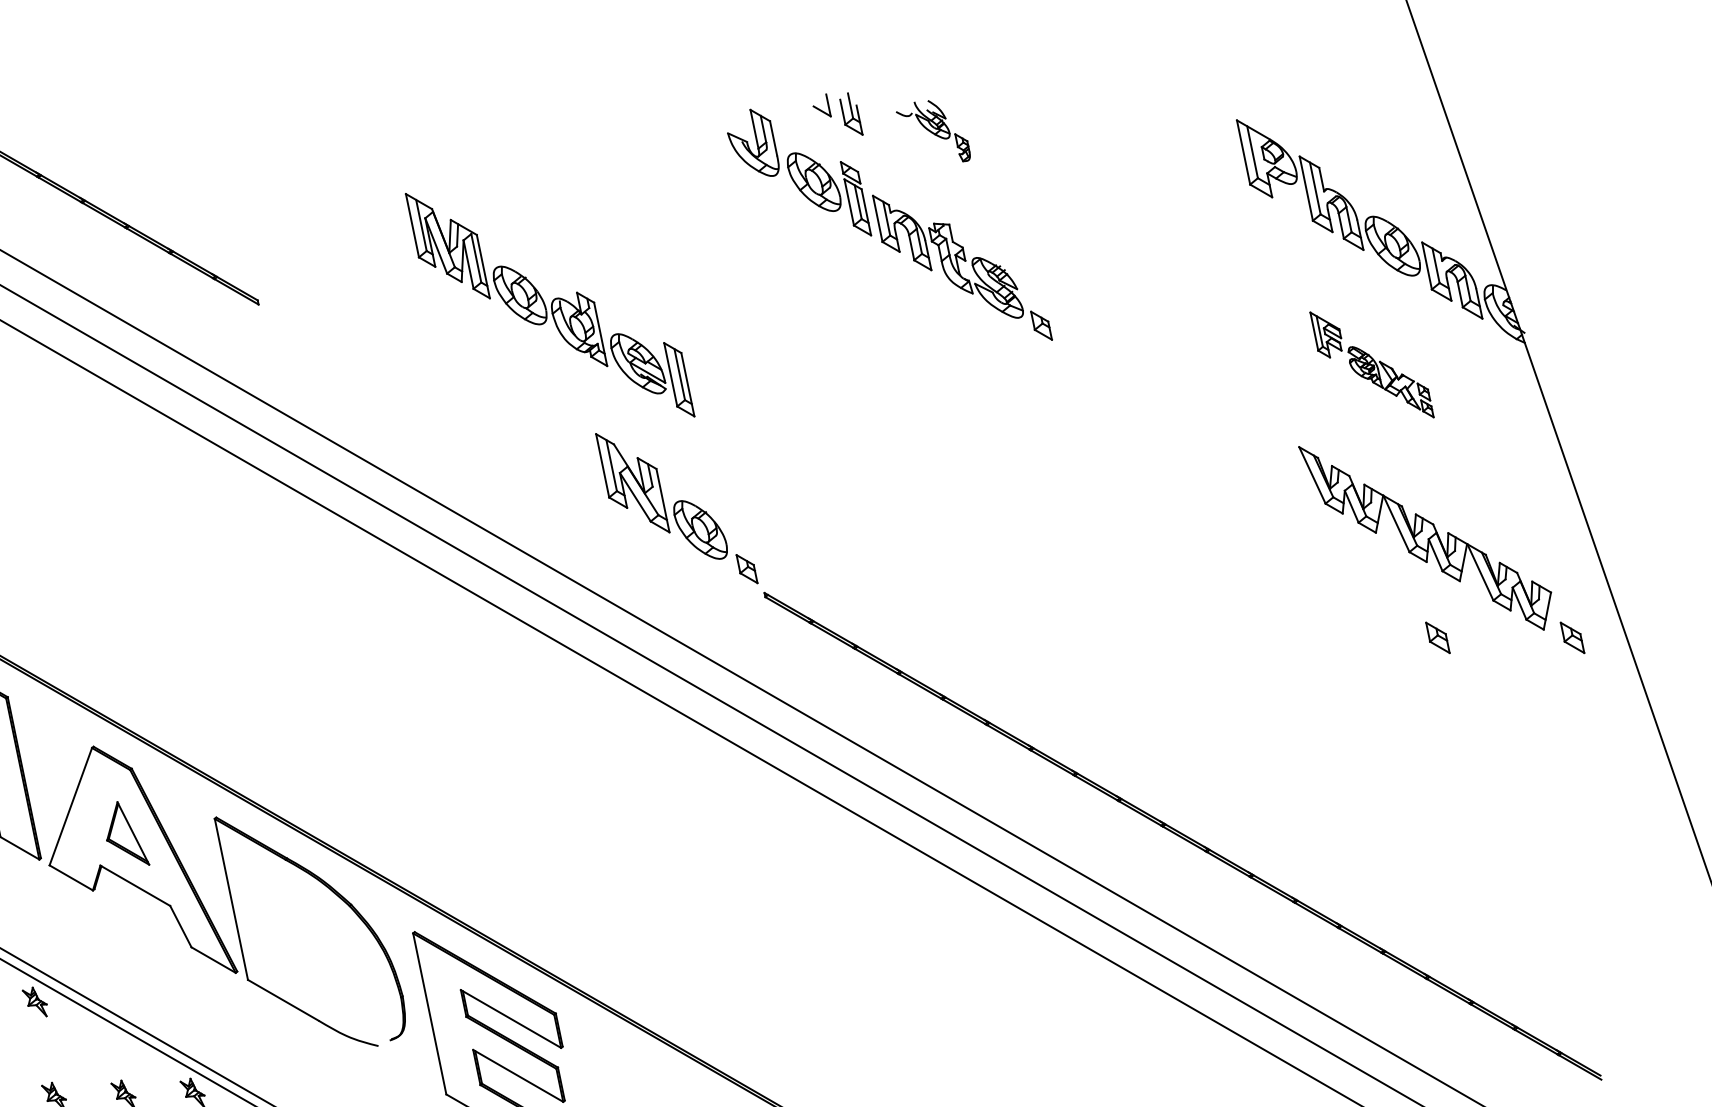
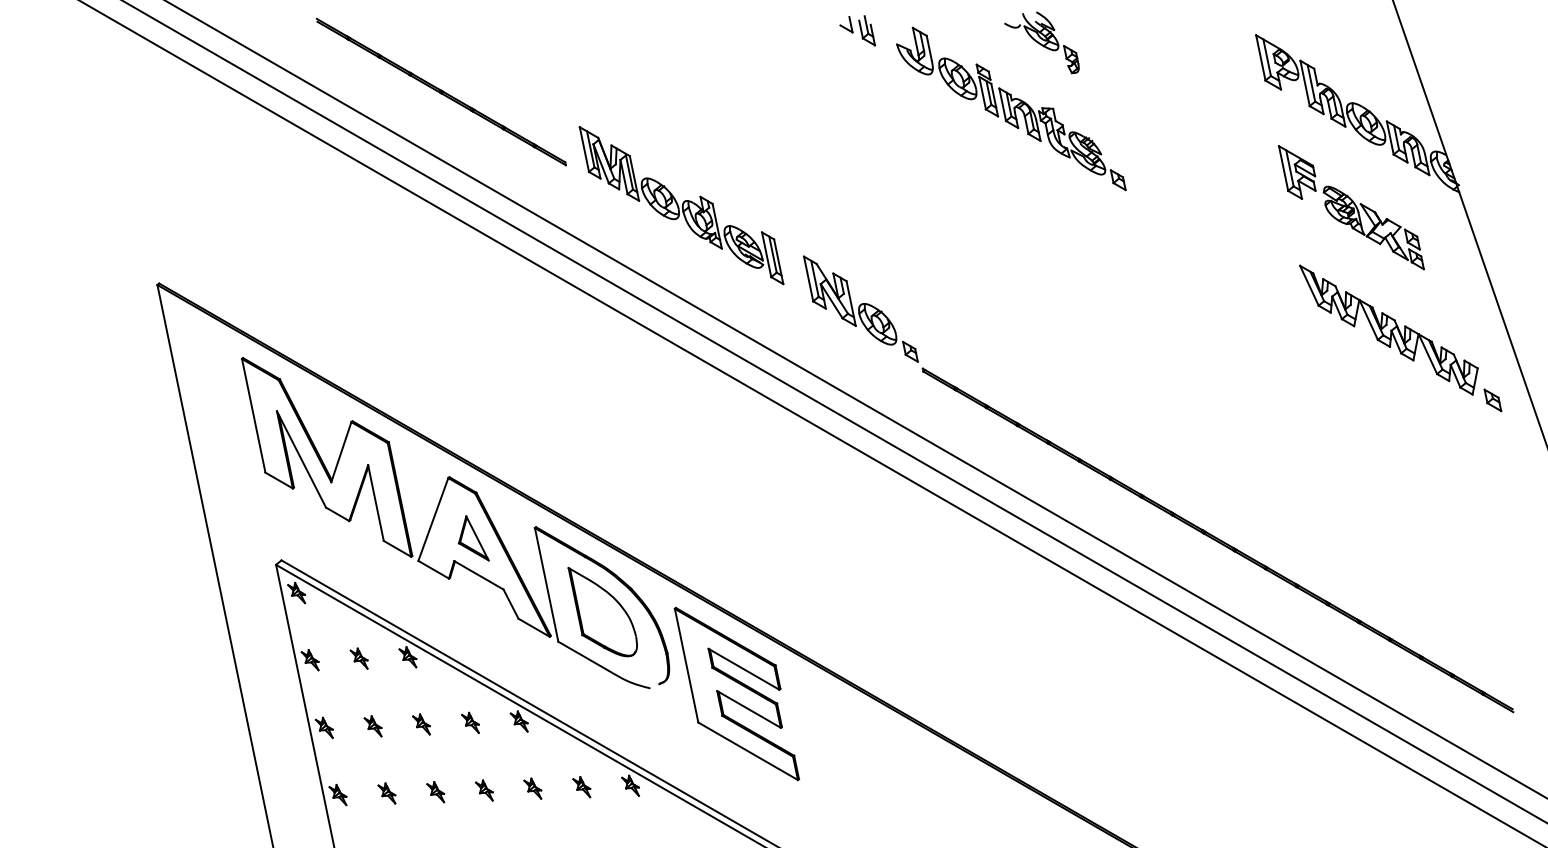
part: (837, 113) -> (857, 30), moved
part: (932, 130) -> (1041, 42), size x1.43
part: (550, 304) -> (681, 205), moved
part: (1372, 364) -> (1351, 207), size x1.67
part: (1437, 638) -> (1397, 400), removed
part: (310, 938) -> (602, 612), added

